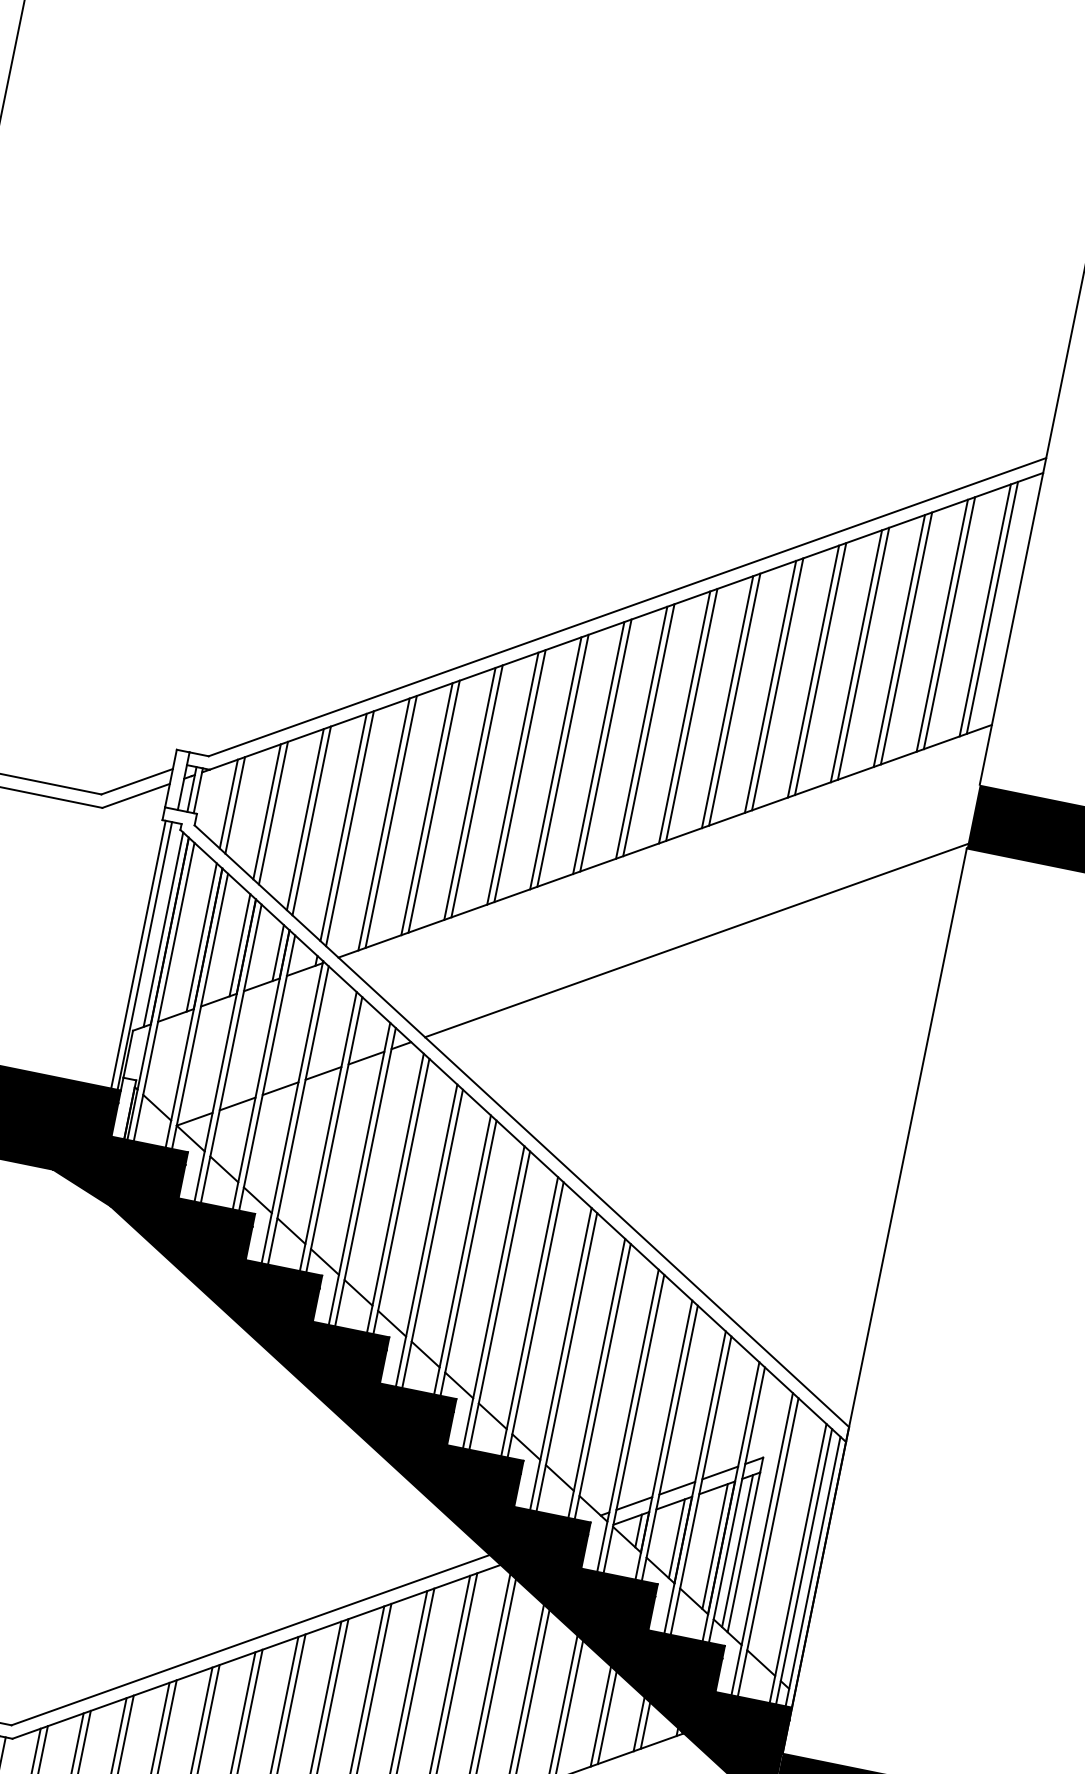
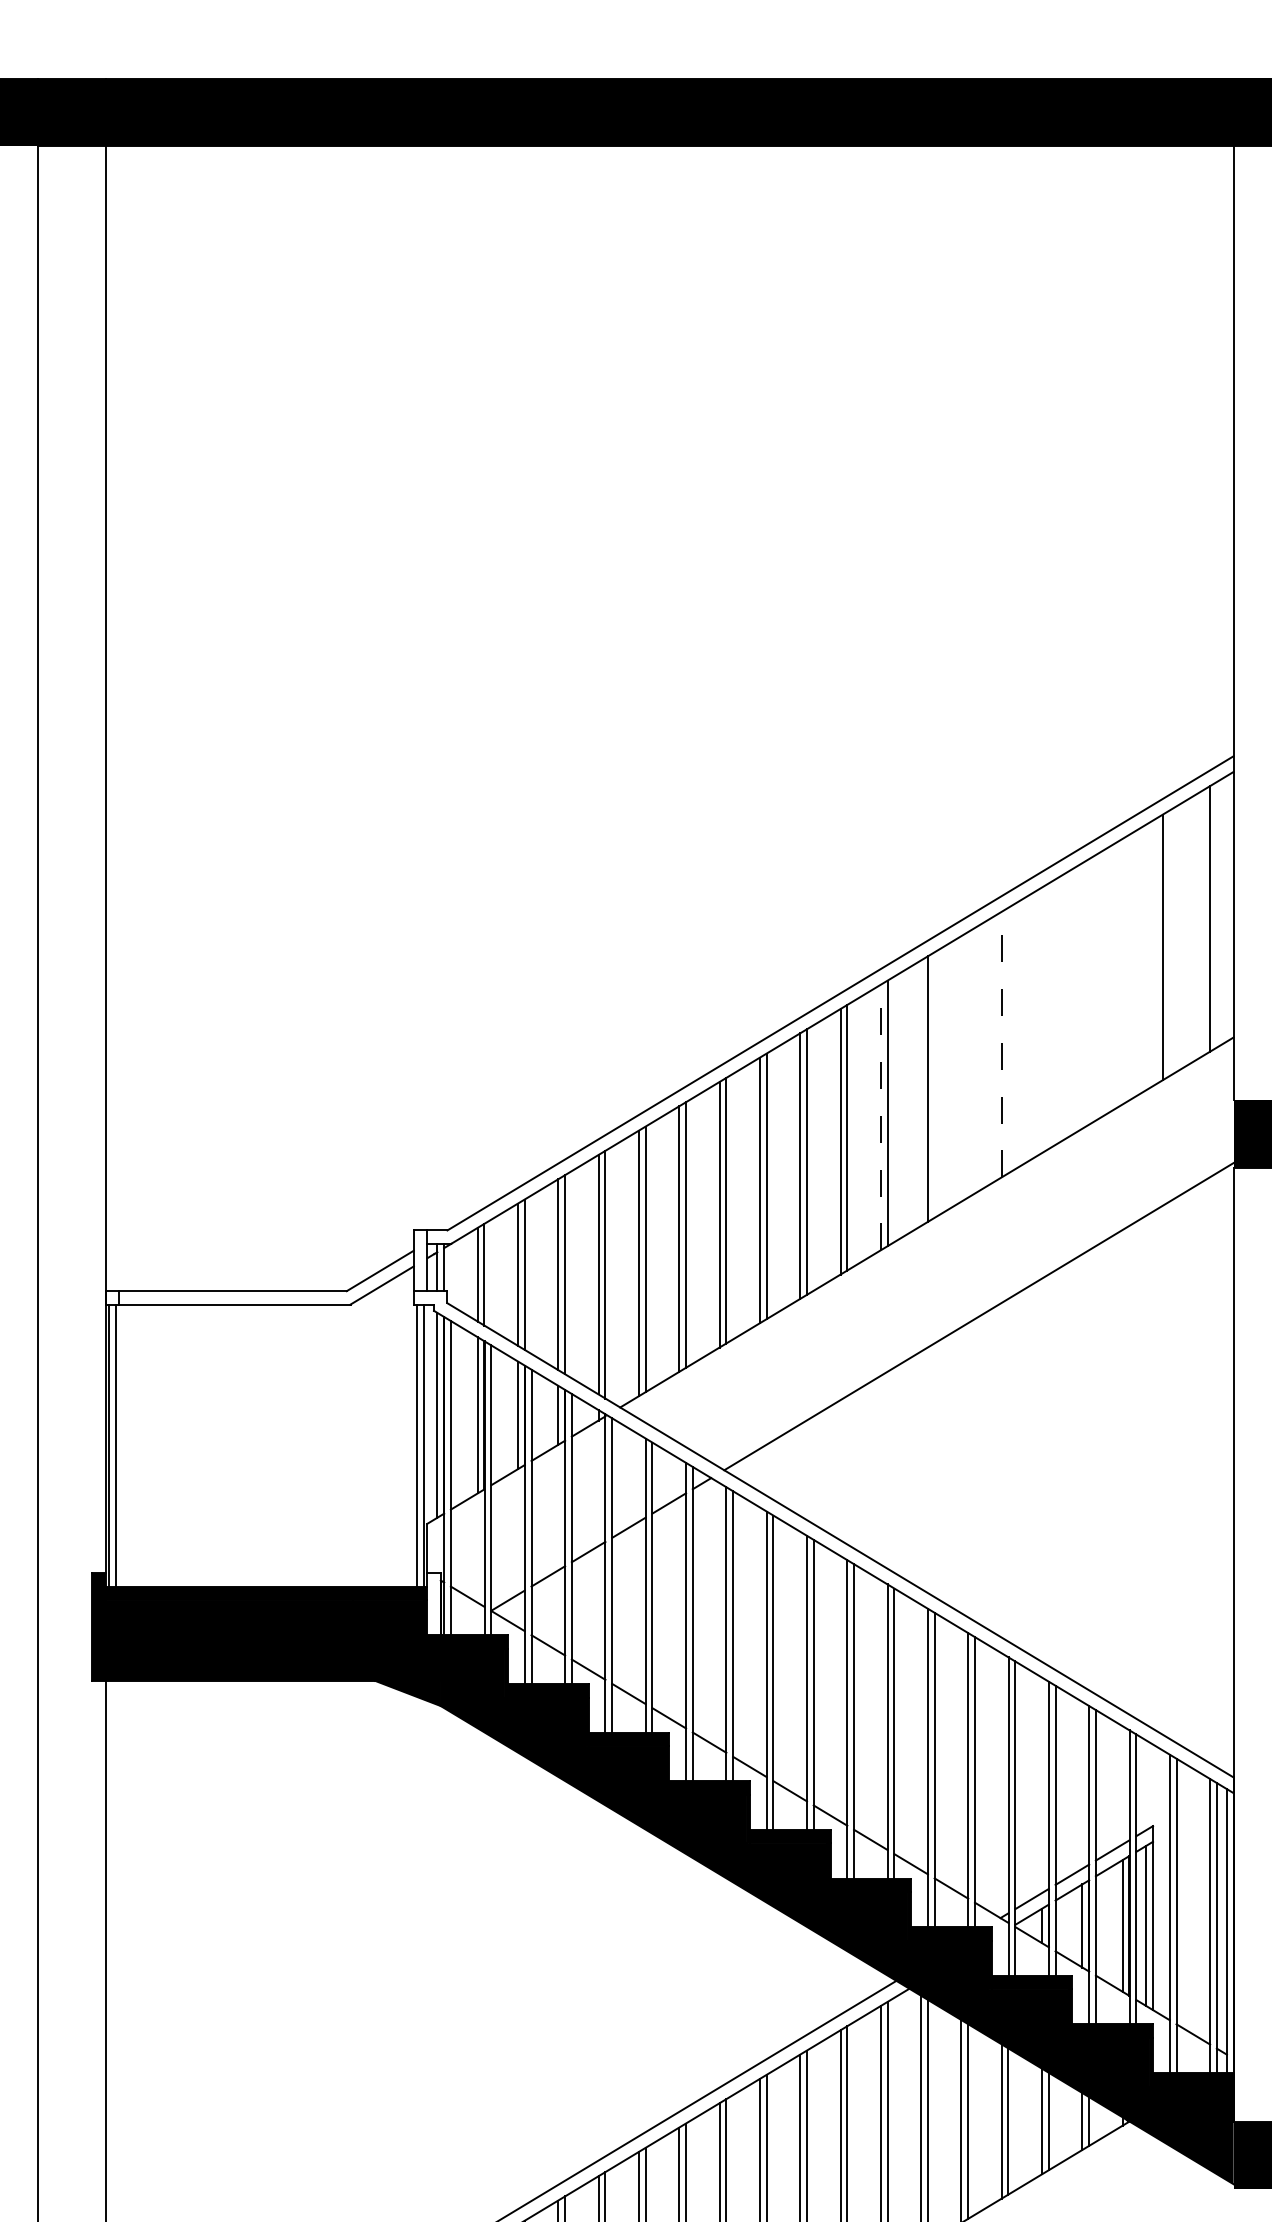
line: (985, 610) -> (1203, 922), removed
line: (949, 623) -> (1169, 943), removed
line: (906, 638) -> (1129, 967), removed
line: (899, 640) -> (1122, 971), removed
line: (864, 653) -> (1089, 991), removed
line: (856, 655) -> (1082, 995), removed
line: (820, 669) -> (1048, 1016), removed
line: (813, 671) -> (1042, 1020), removed
line: (777, 684) -> (1008, 1040), removed
line: (770, 686) -> (1001, 1044), solid -> dashed
line: (735, 699) -> (968, 1064), removed
line: (727, 701) -> (961, 1068), removed
line: (684, 717) -> (921, 1093), removed
line: (641, 732) -> (880, 1117), solid -> dashed

